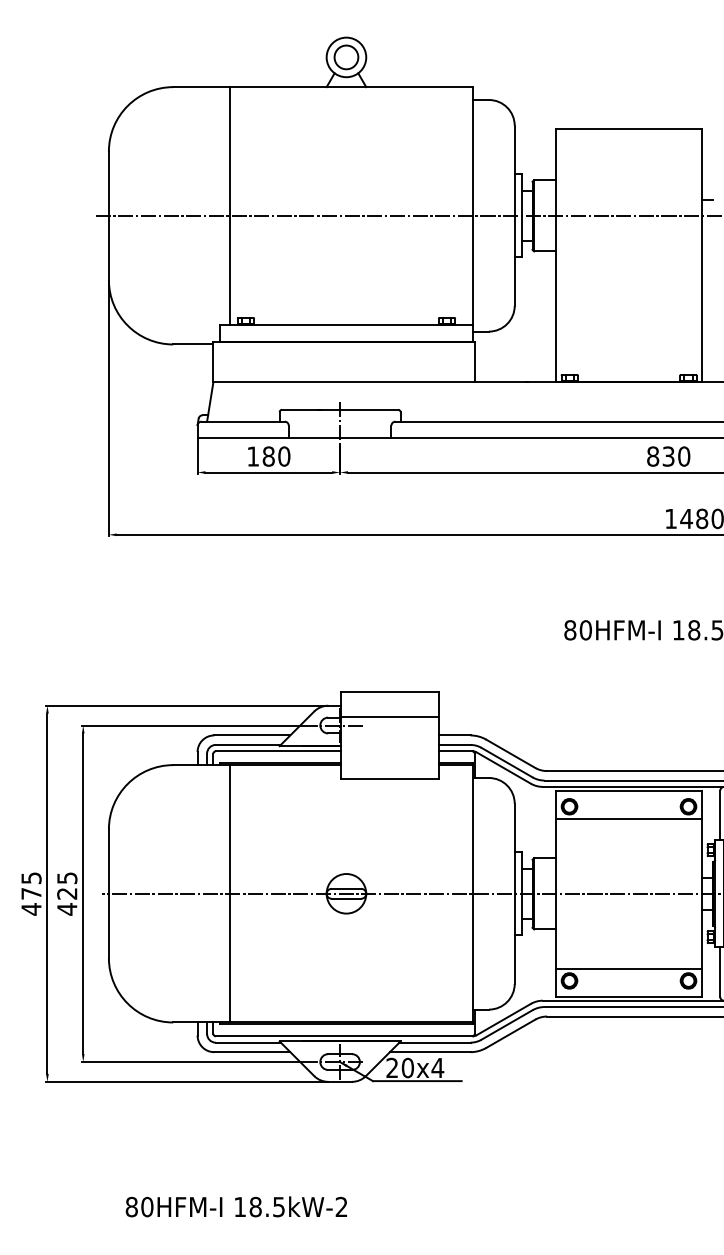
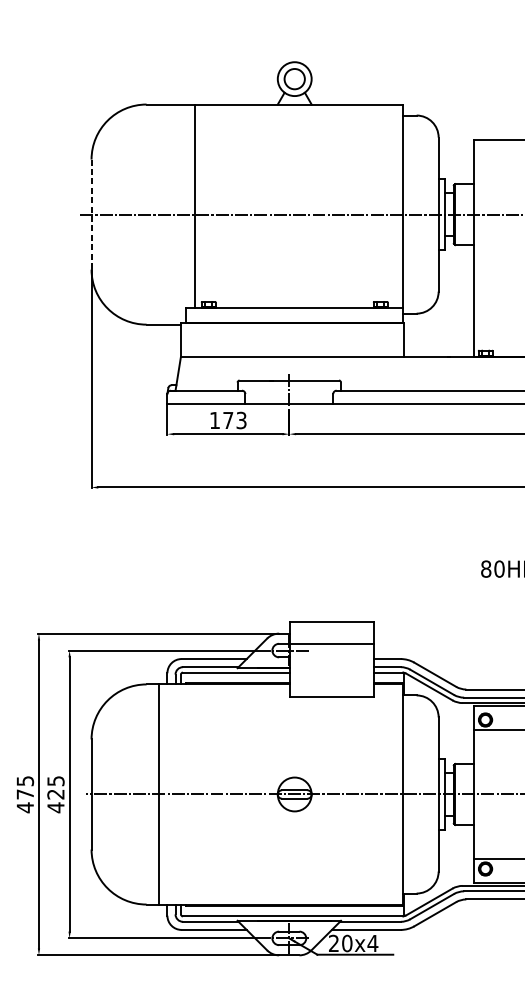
line: (108, 216) -> (91, 215), solid -> dashed
text: (276, 456) -> (234, 420), 180 -> 173
line: (230, 893) -> (159, 794), moved

